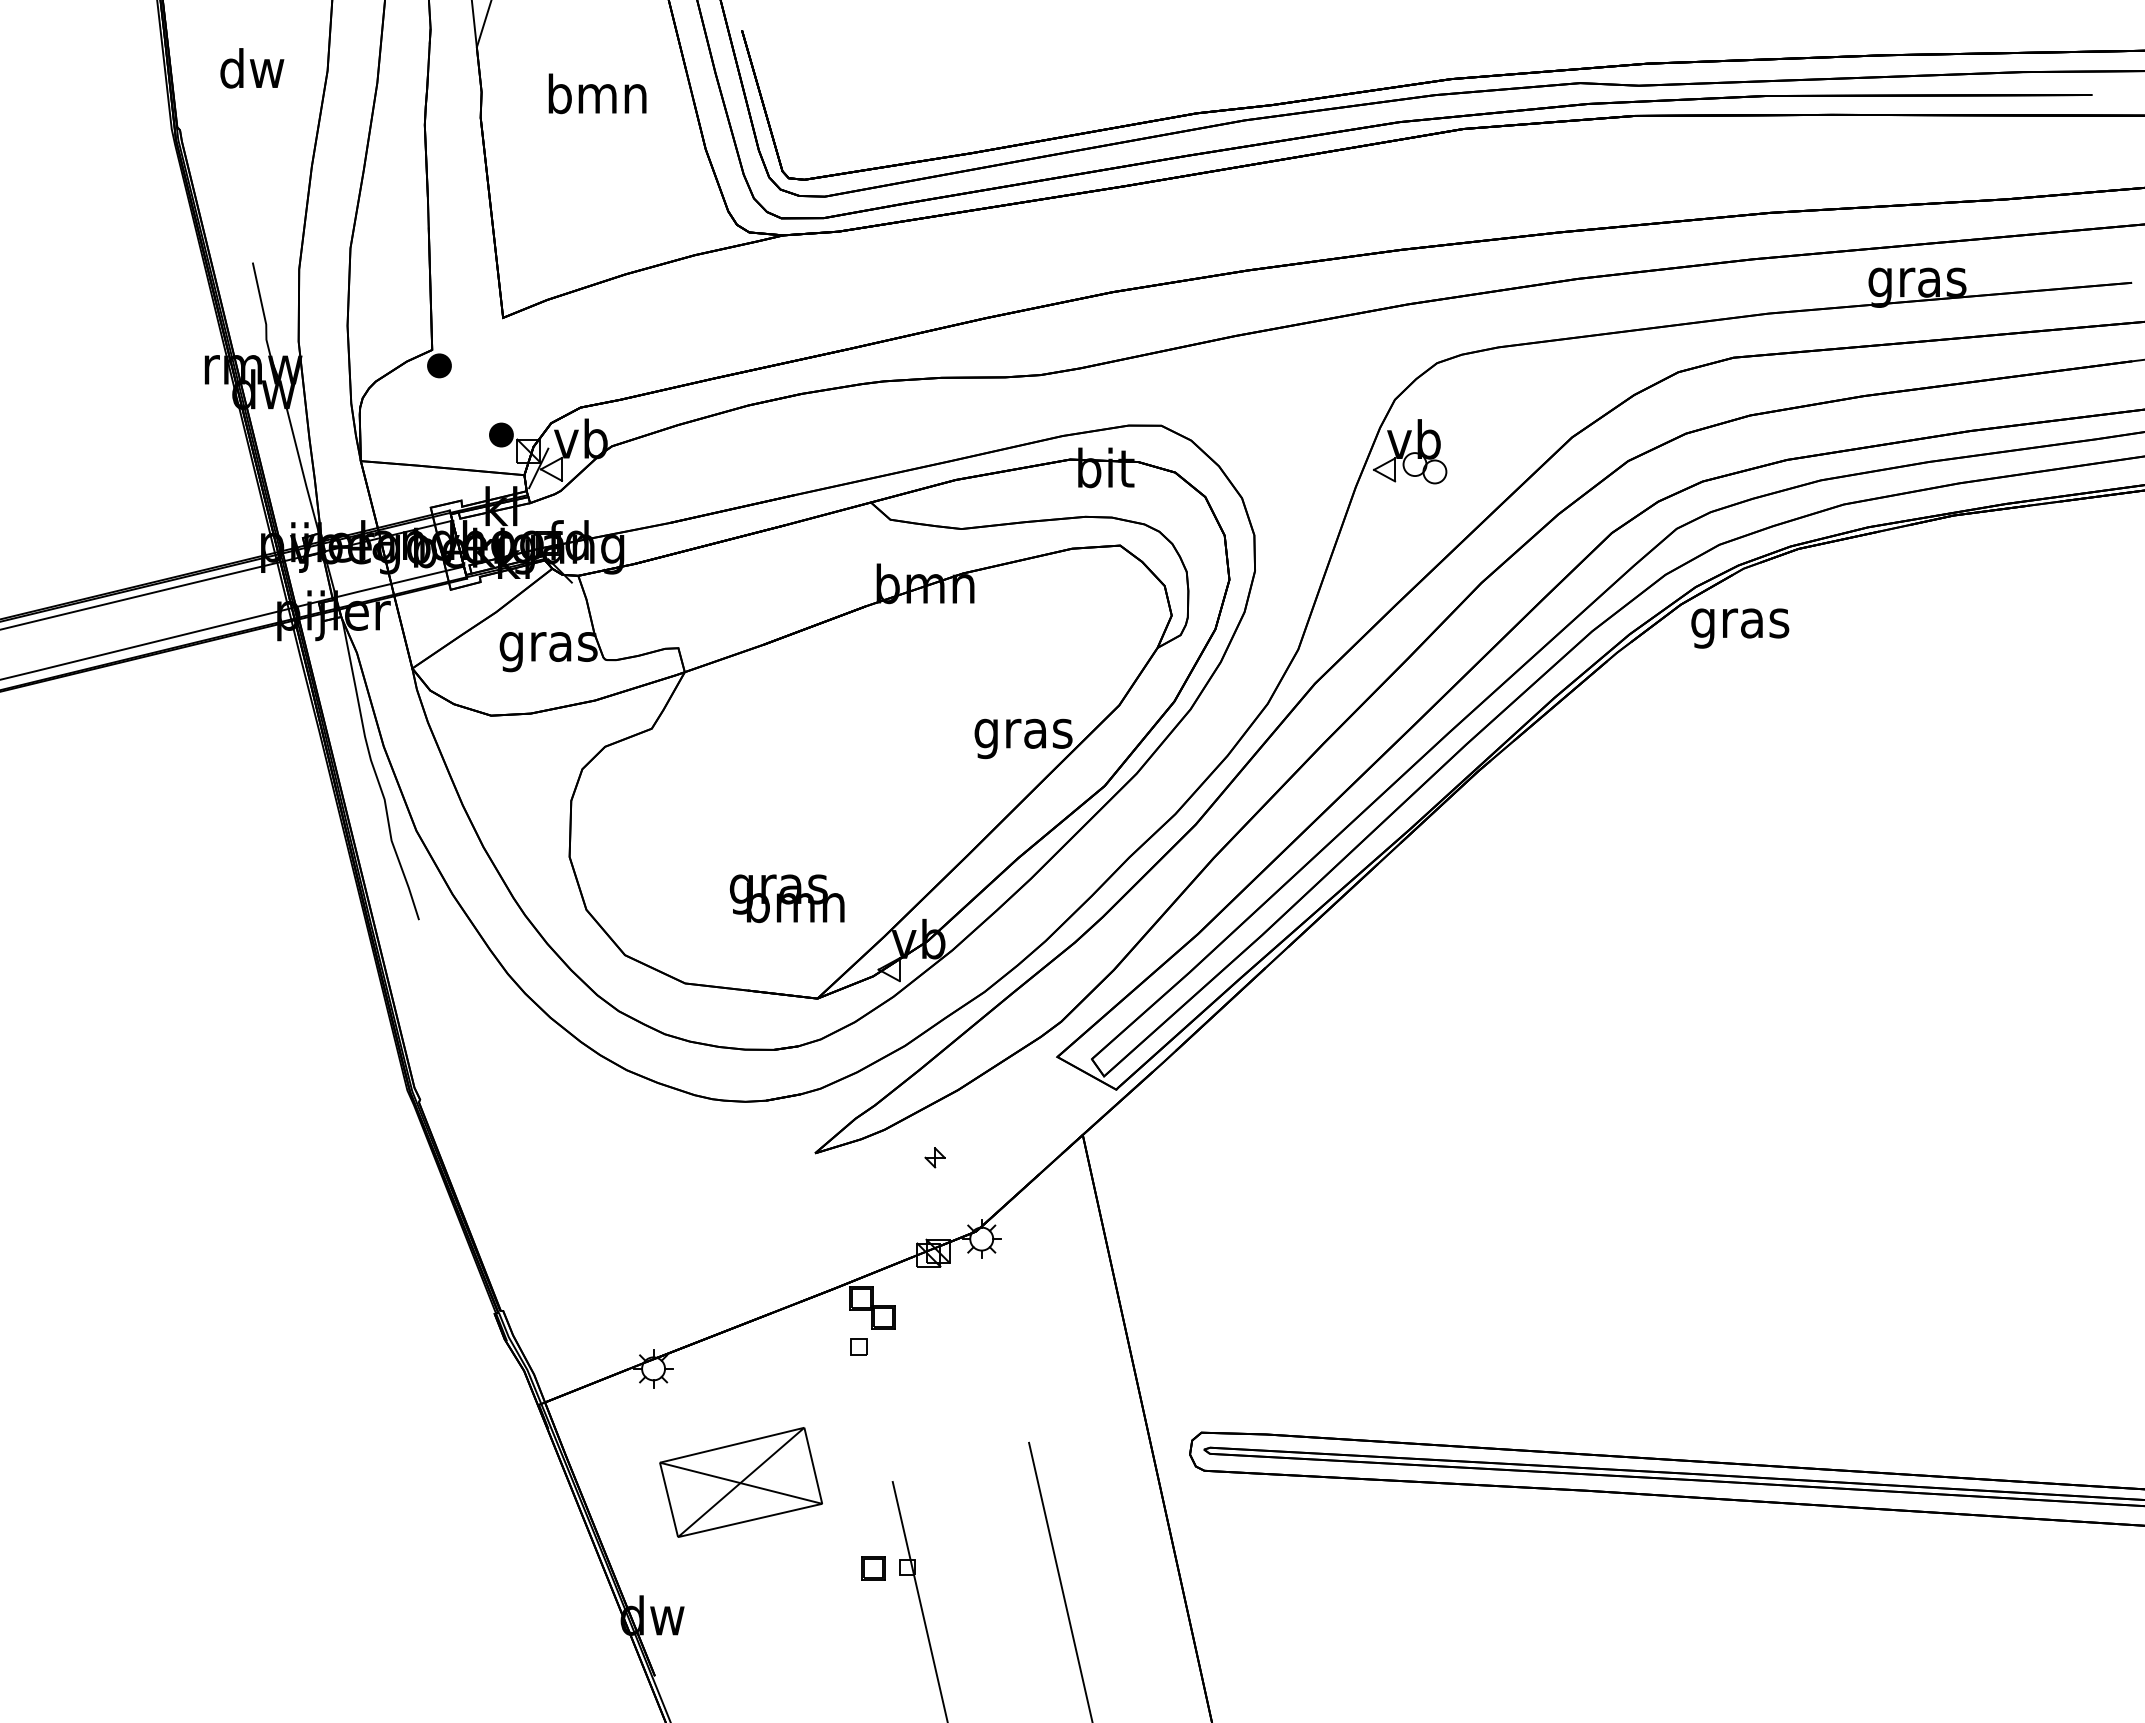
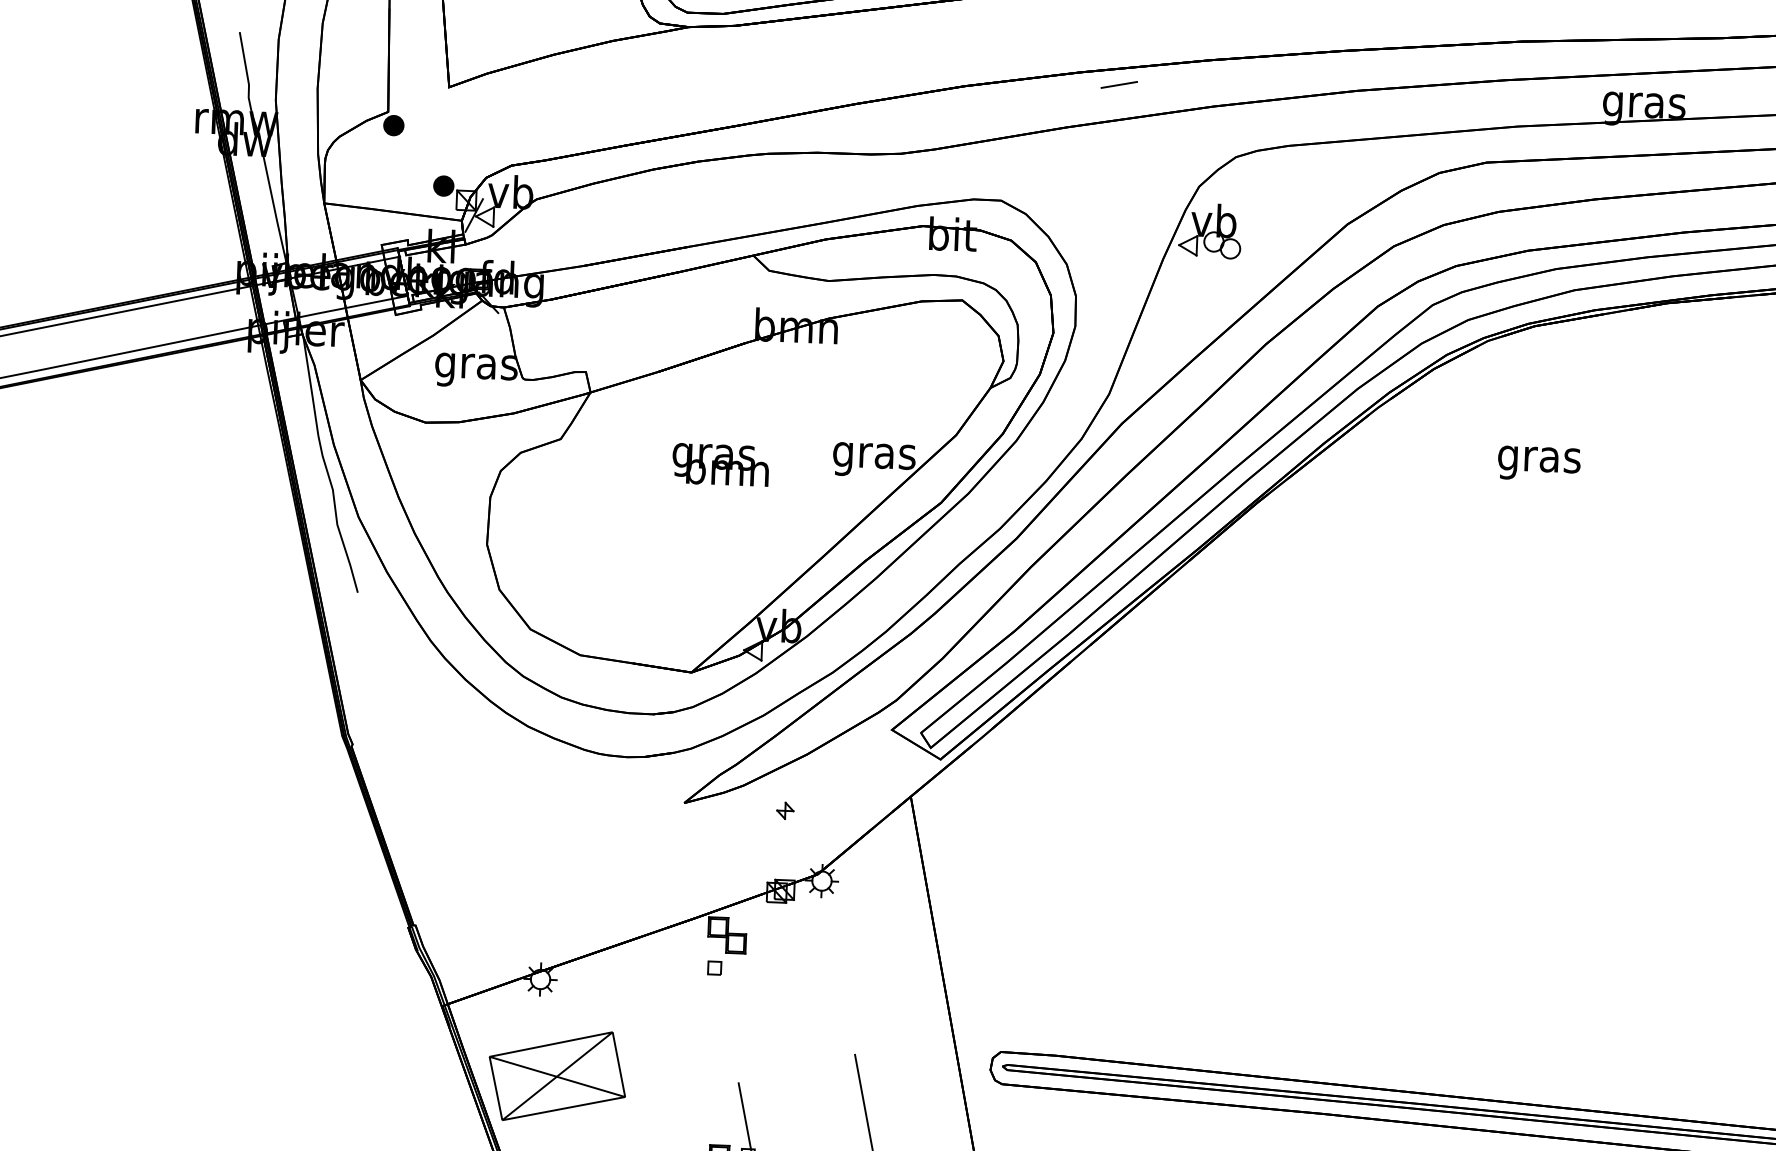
line: (1295, 282) -> (1119, 84), added
text: (1740, 628) -> (1539, 463), moved
text: (787, 898) -> (720, 464), moved
part: (740, 1482) -> (556, 1076), moved

